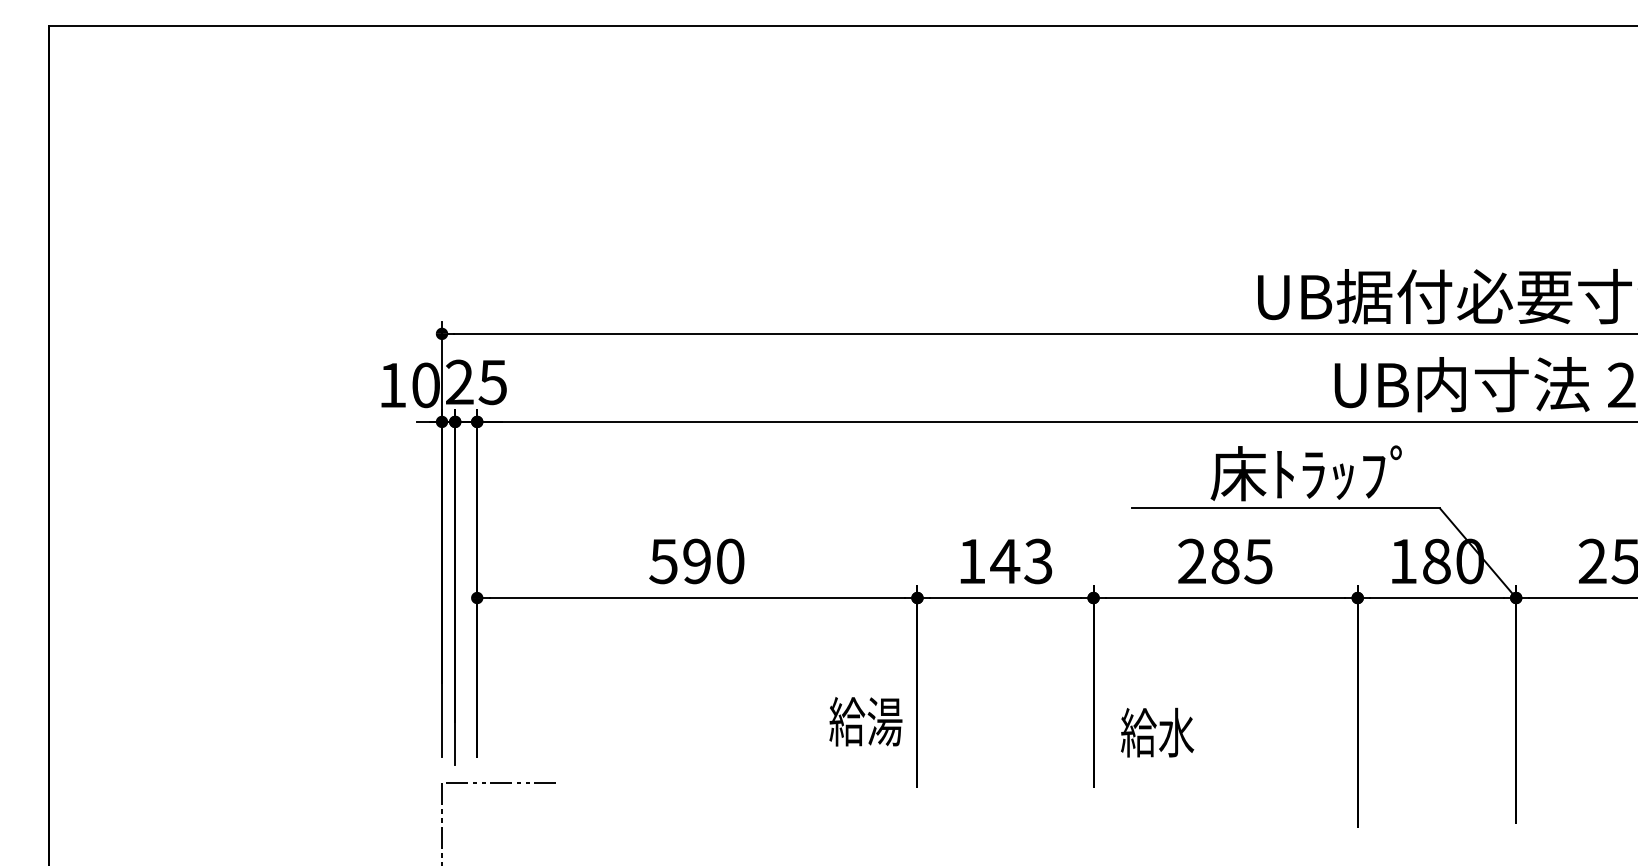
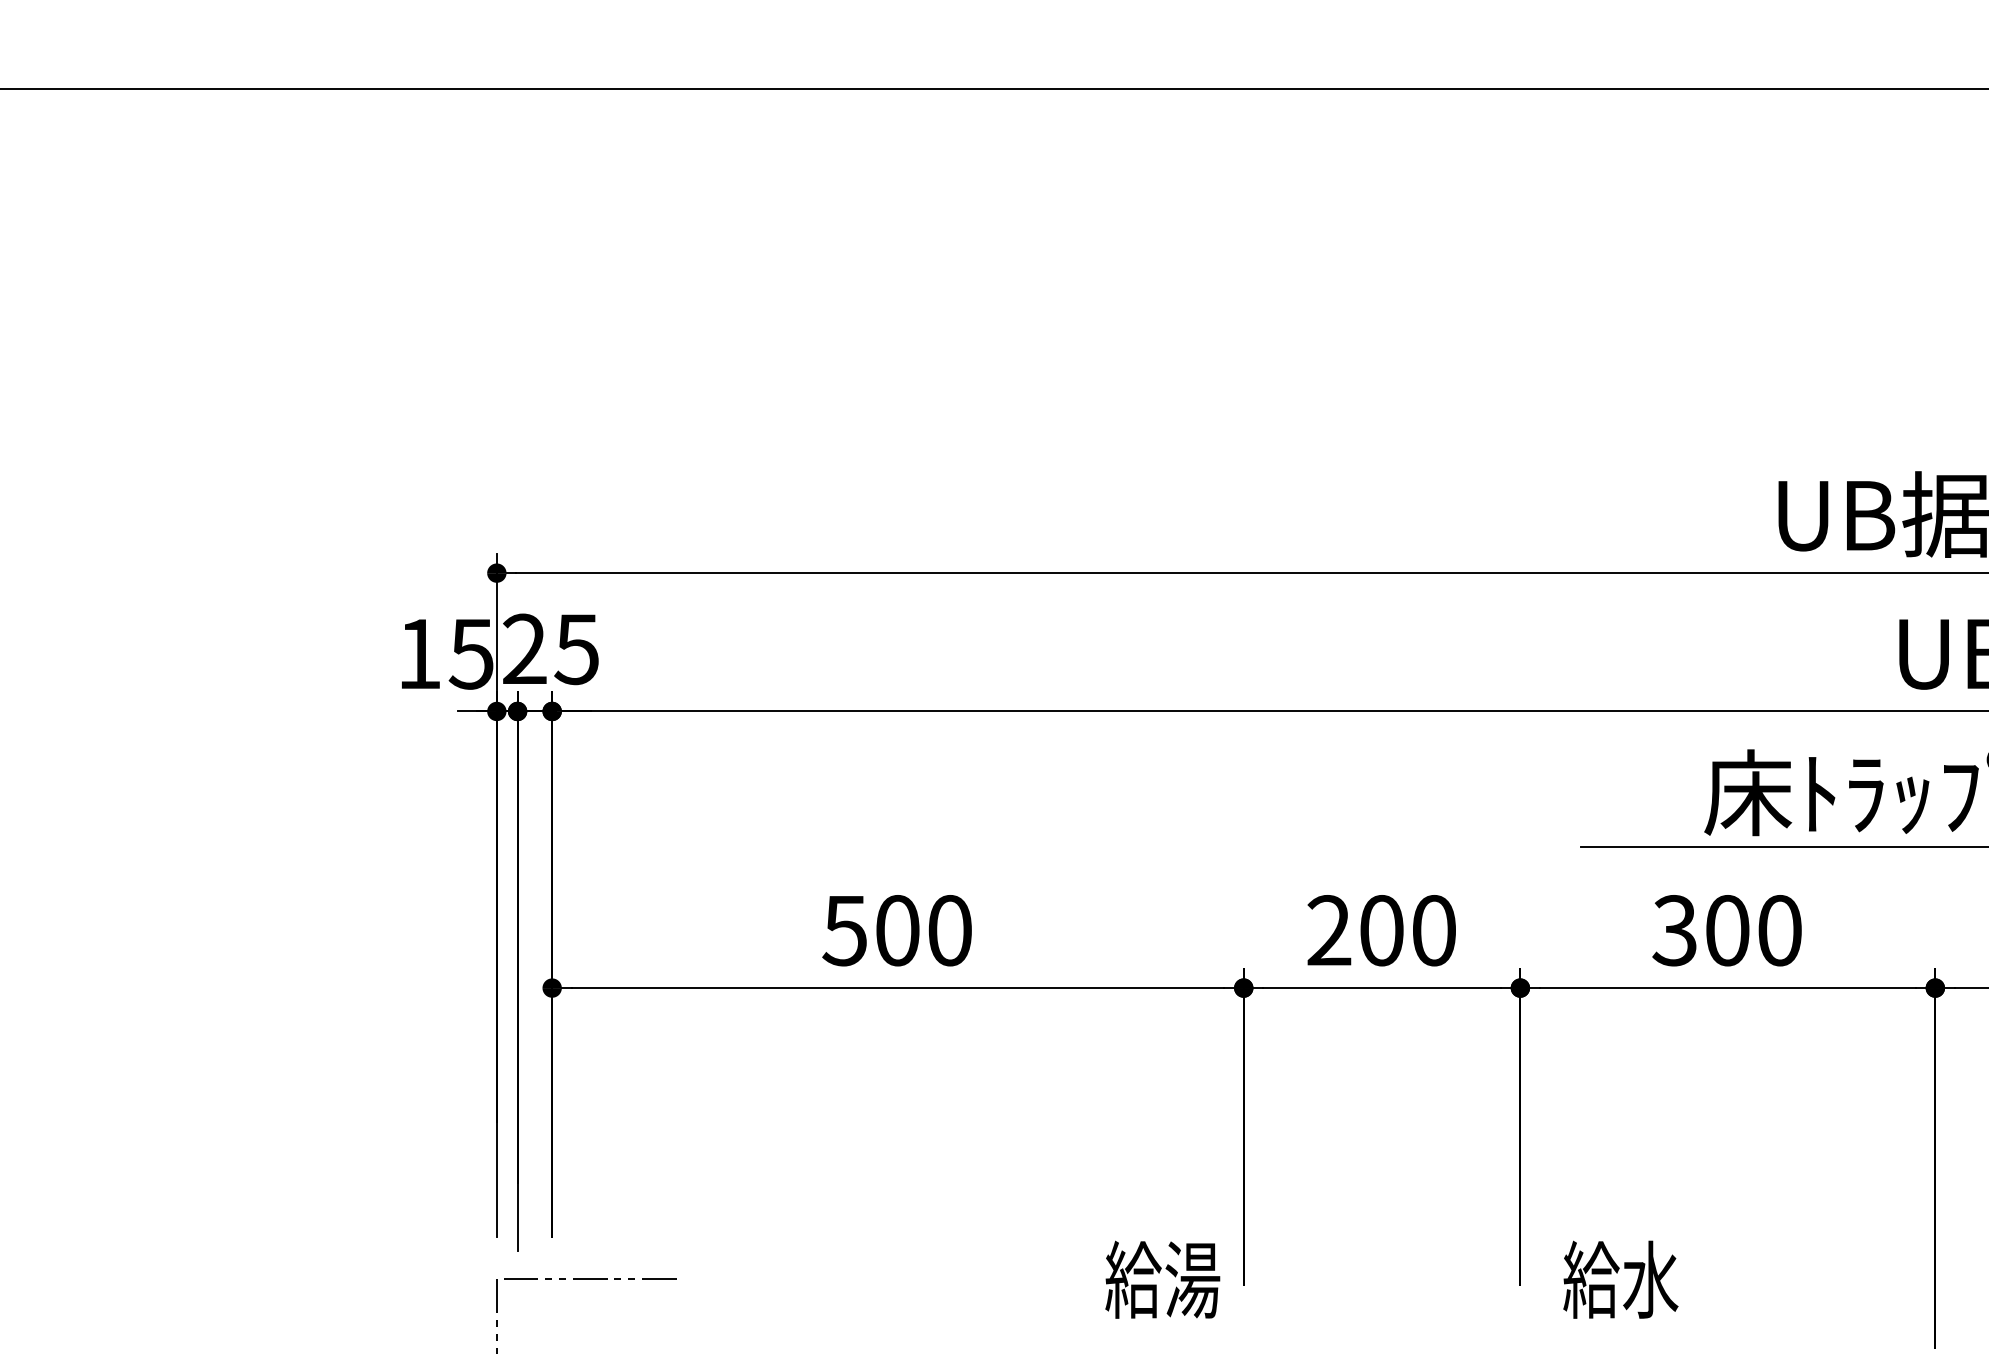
text: (425, 385) -> (470, 654), 10 -> 15
text: (696, 561) -> (896, 930), 590 -> 500
text: (1005, 561) -> (1382, 930), 143 -> 200
text: (1224, 561) -> (1726, 930), 285 -> 300
text: (865, 721) -> (1162, 1279), moved
text: (1157, 732) -> (1620, 1279), moved

